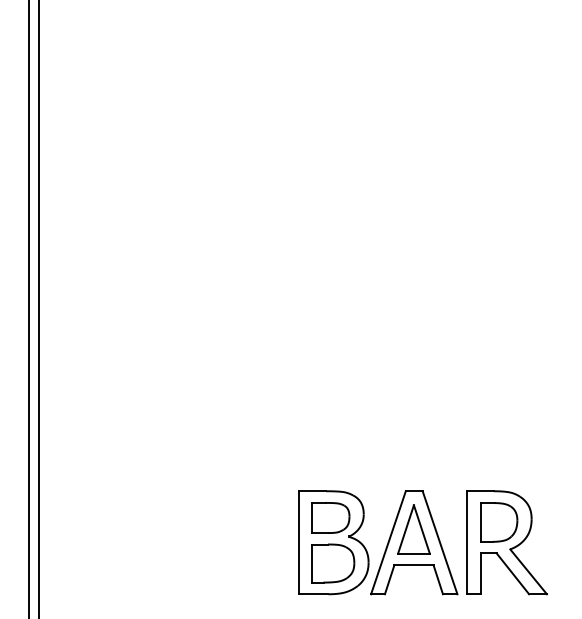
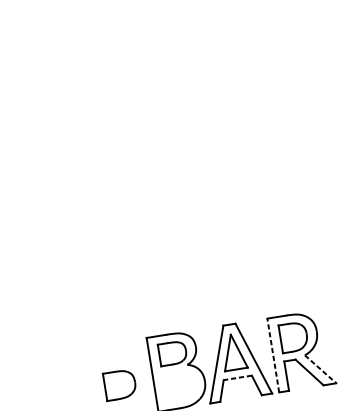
line: (467, 542) -> (273, 355), solid -> dashed
part: (333, 563) -> (120, 385), moved
line: (413, 565) -> (237, 377), solid -> dashed
line: (528, 571) -> (320, 369), solid -> dashed

